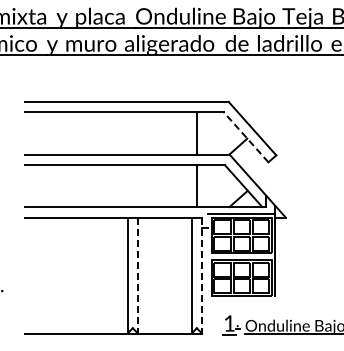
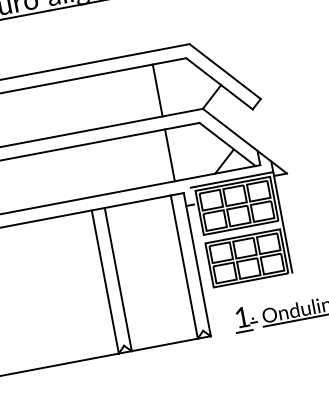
line: (245, 137) -> (218, 84), dashed -> solid
line: (138, 276) -> (119, 280), dashed -> solid
line: (202, 276) -> (197, 265), dashed -> solid

